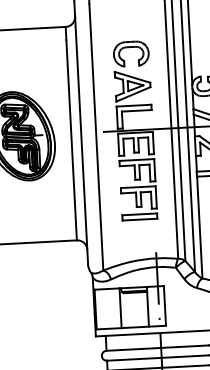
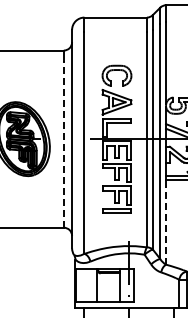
line: (71, 140) -> (63, 144), solid -> dashed
line: (200, 226) -> (166, 221), solid -> dashed

